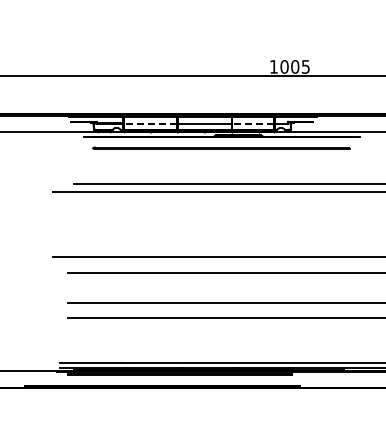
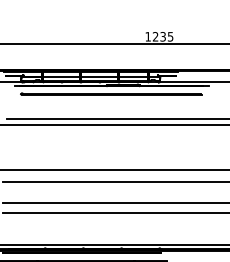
text: (289, 66) -> (159, 36), 1005 -> 1235
line: (150, 123) -> (61, 76), dashed -> solid
line: (253, 123) -> (133, 76), dashed -> solid

